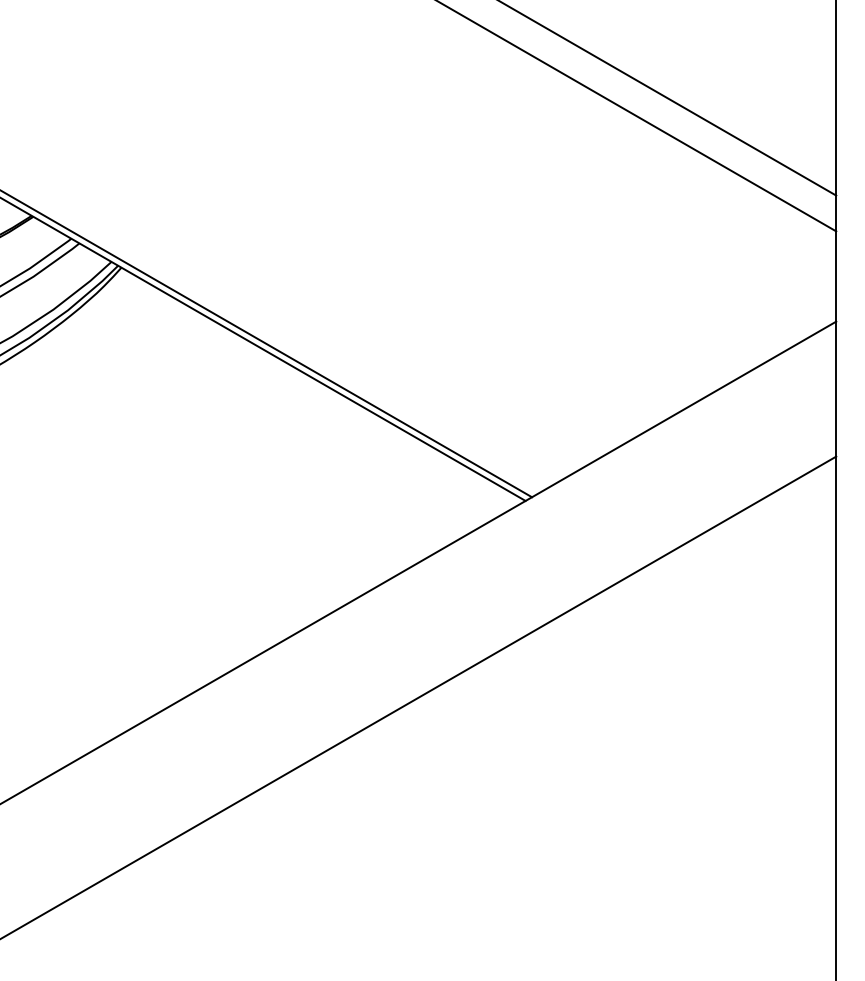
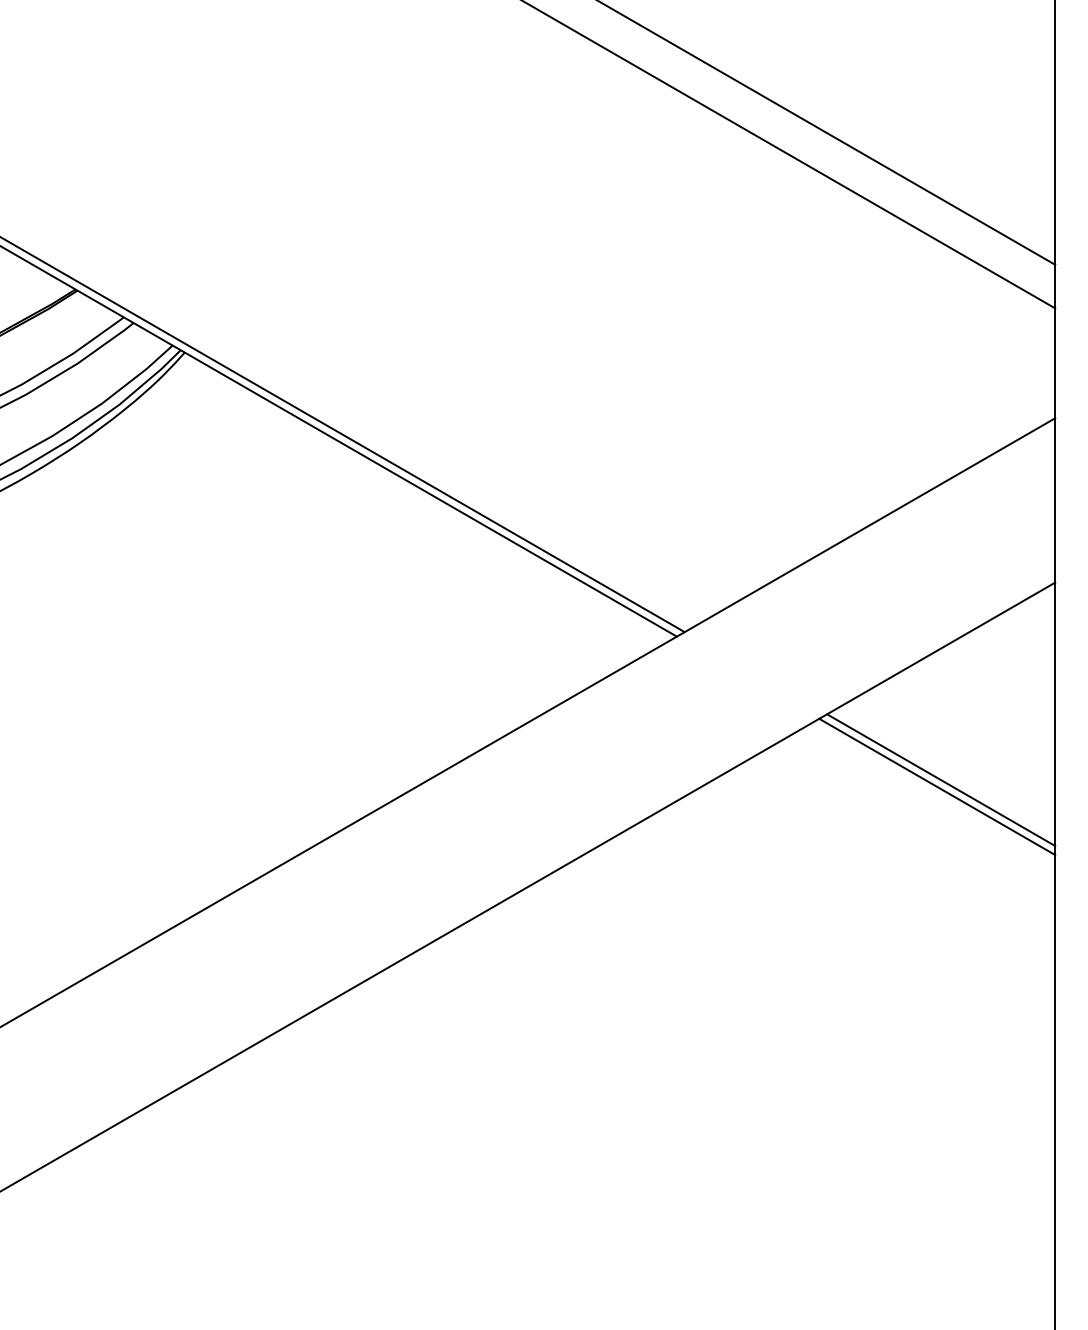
line: (742, 619) -> (941, 780), added
line: (739, 624) -> (937, 786), added

